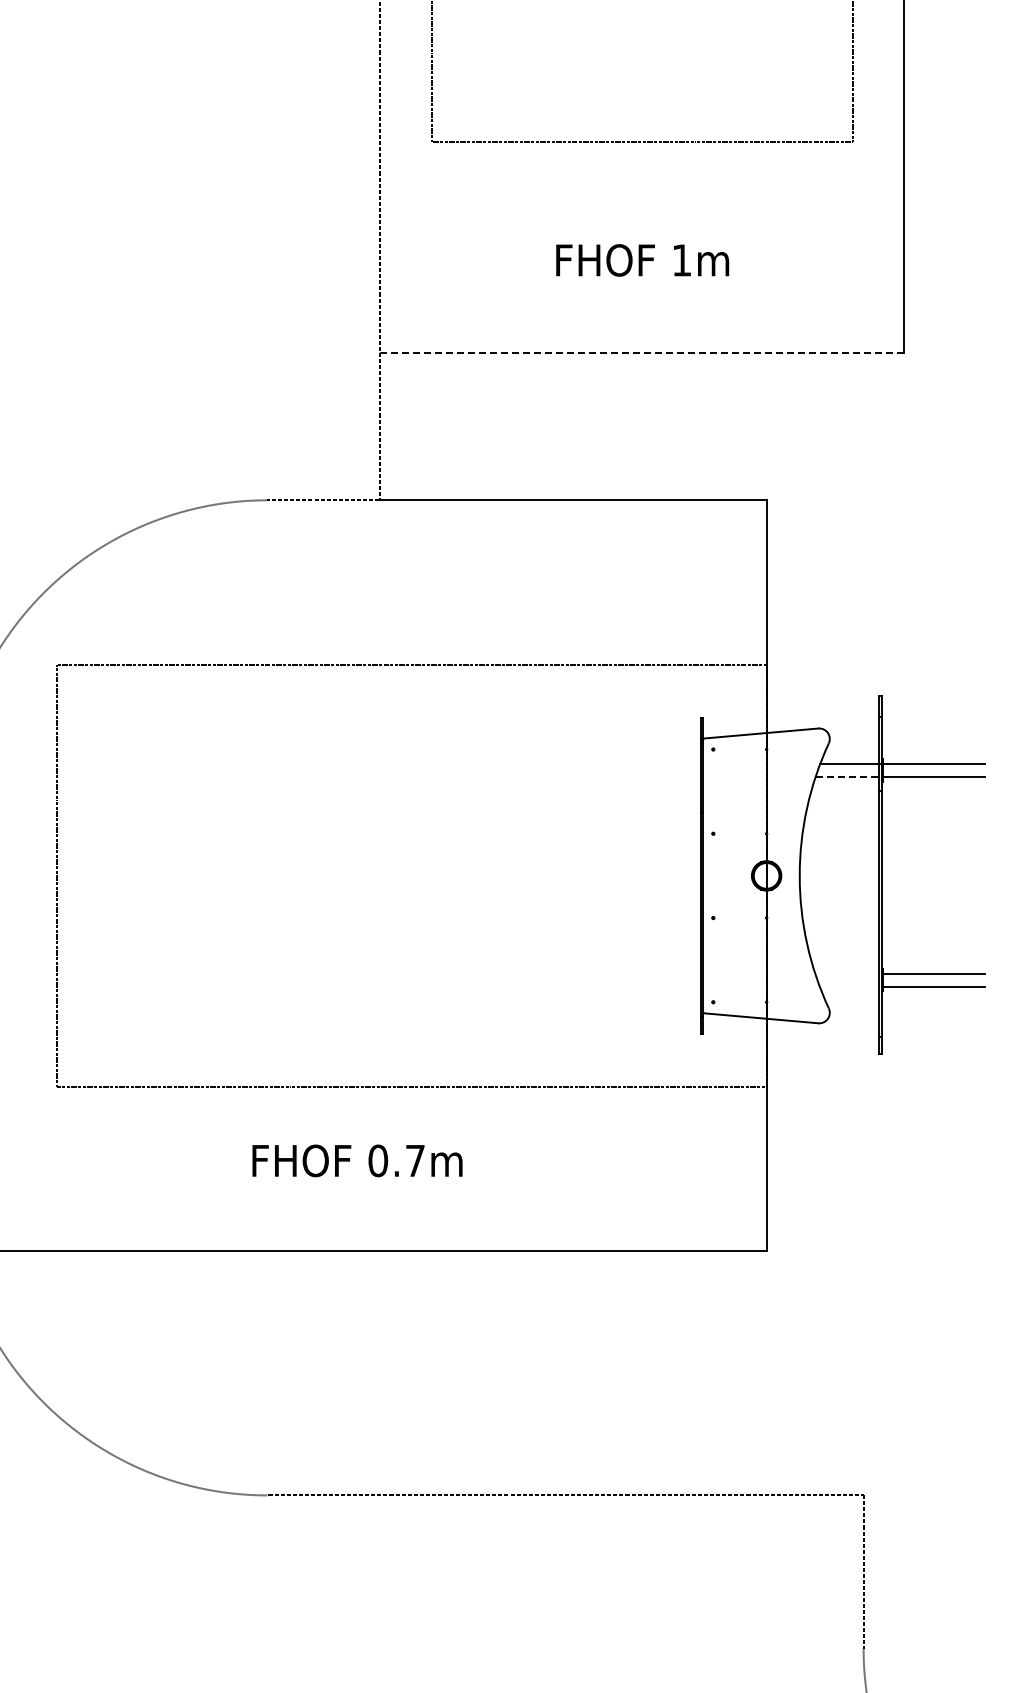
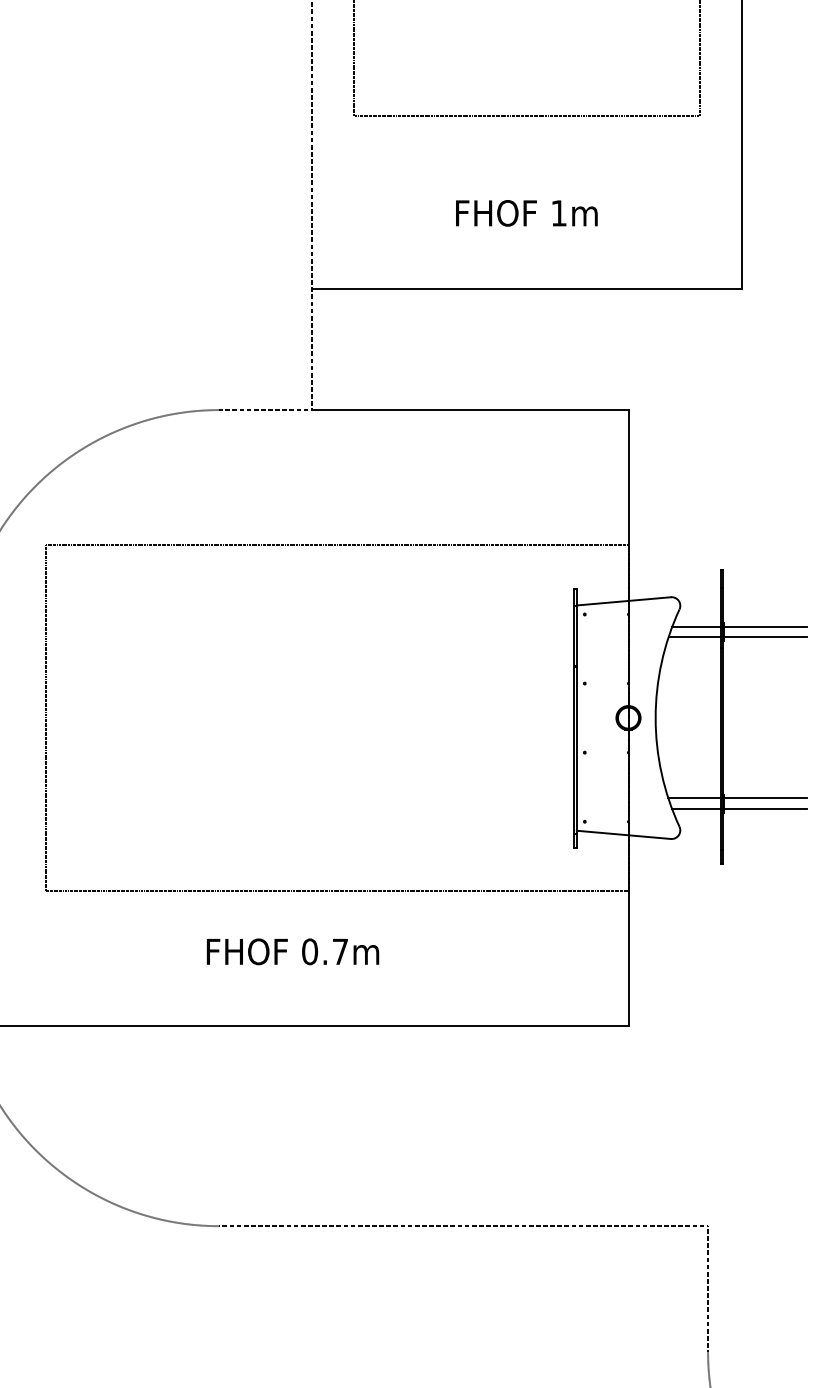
line: (642, 352) -> (526, 288), dashed -> solid
line: (847, 776) -> (694, 636), dashed -> solid
line: (847, 973) -> (694, 798), added
line: (849, 986) -> (696, 808), added

